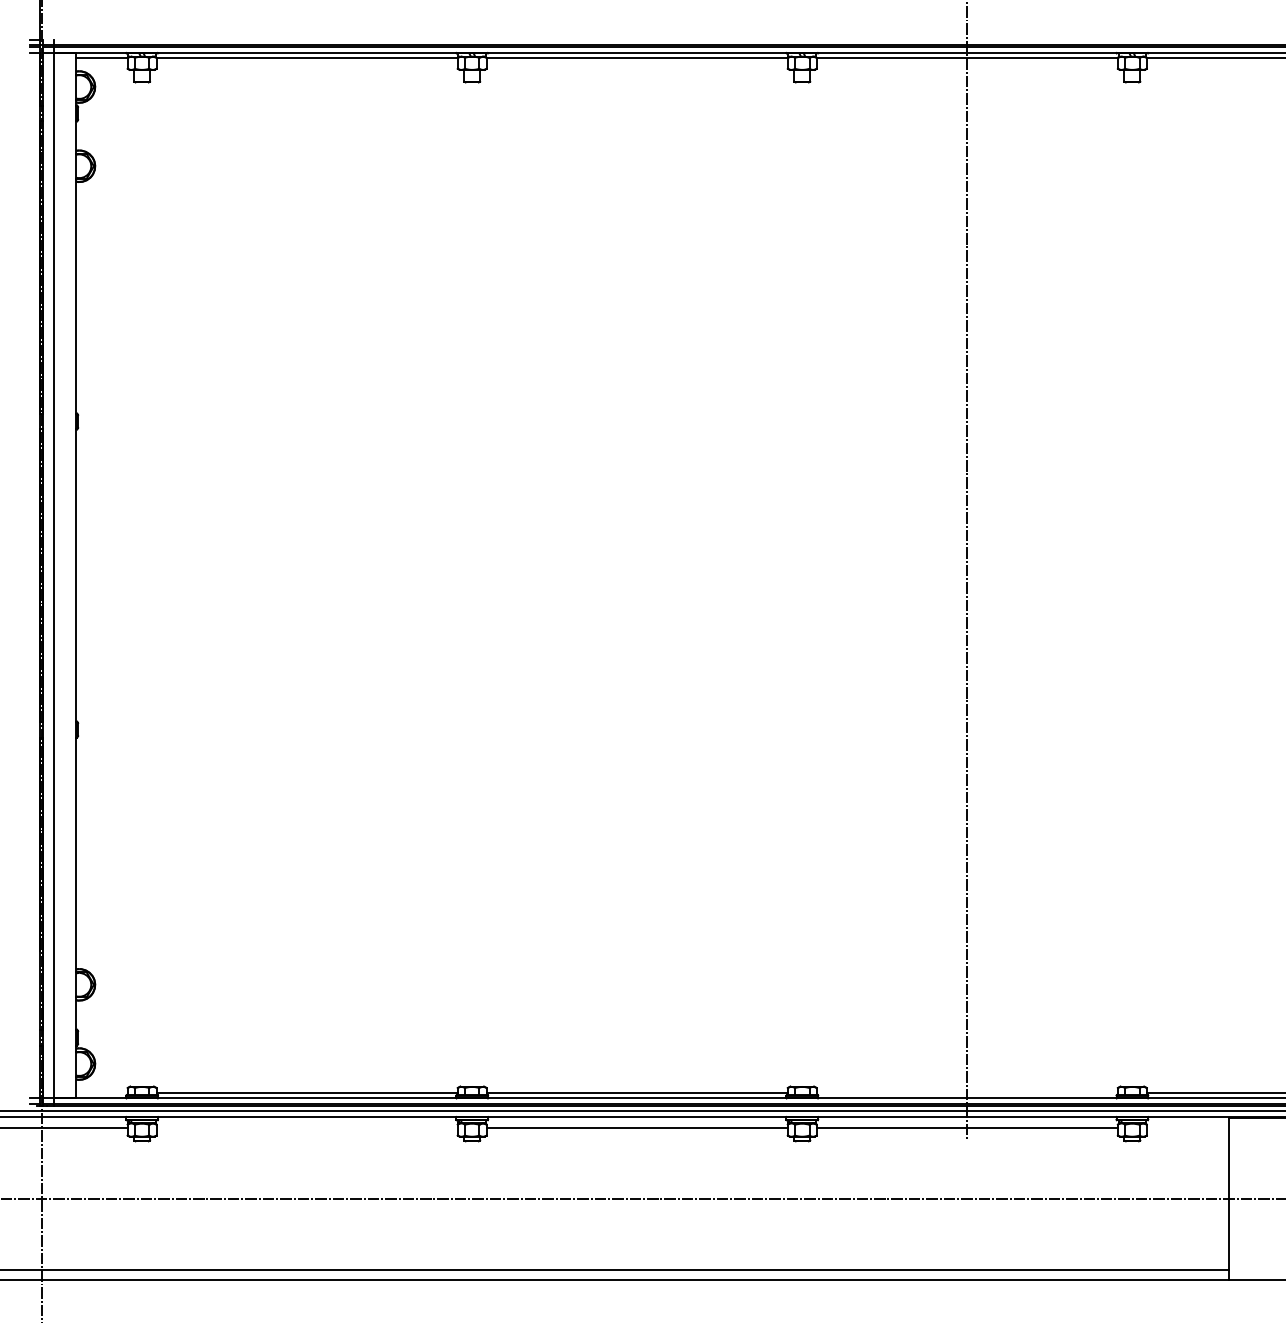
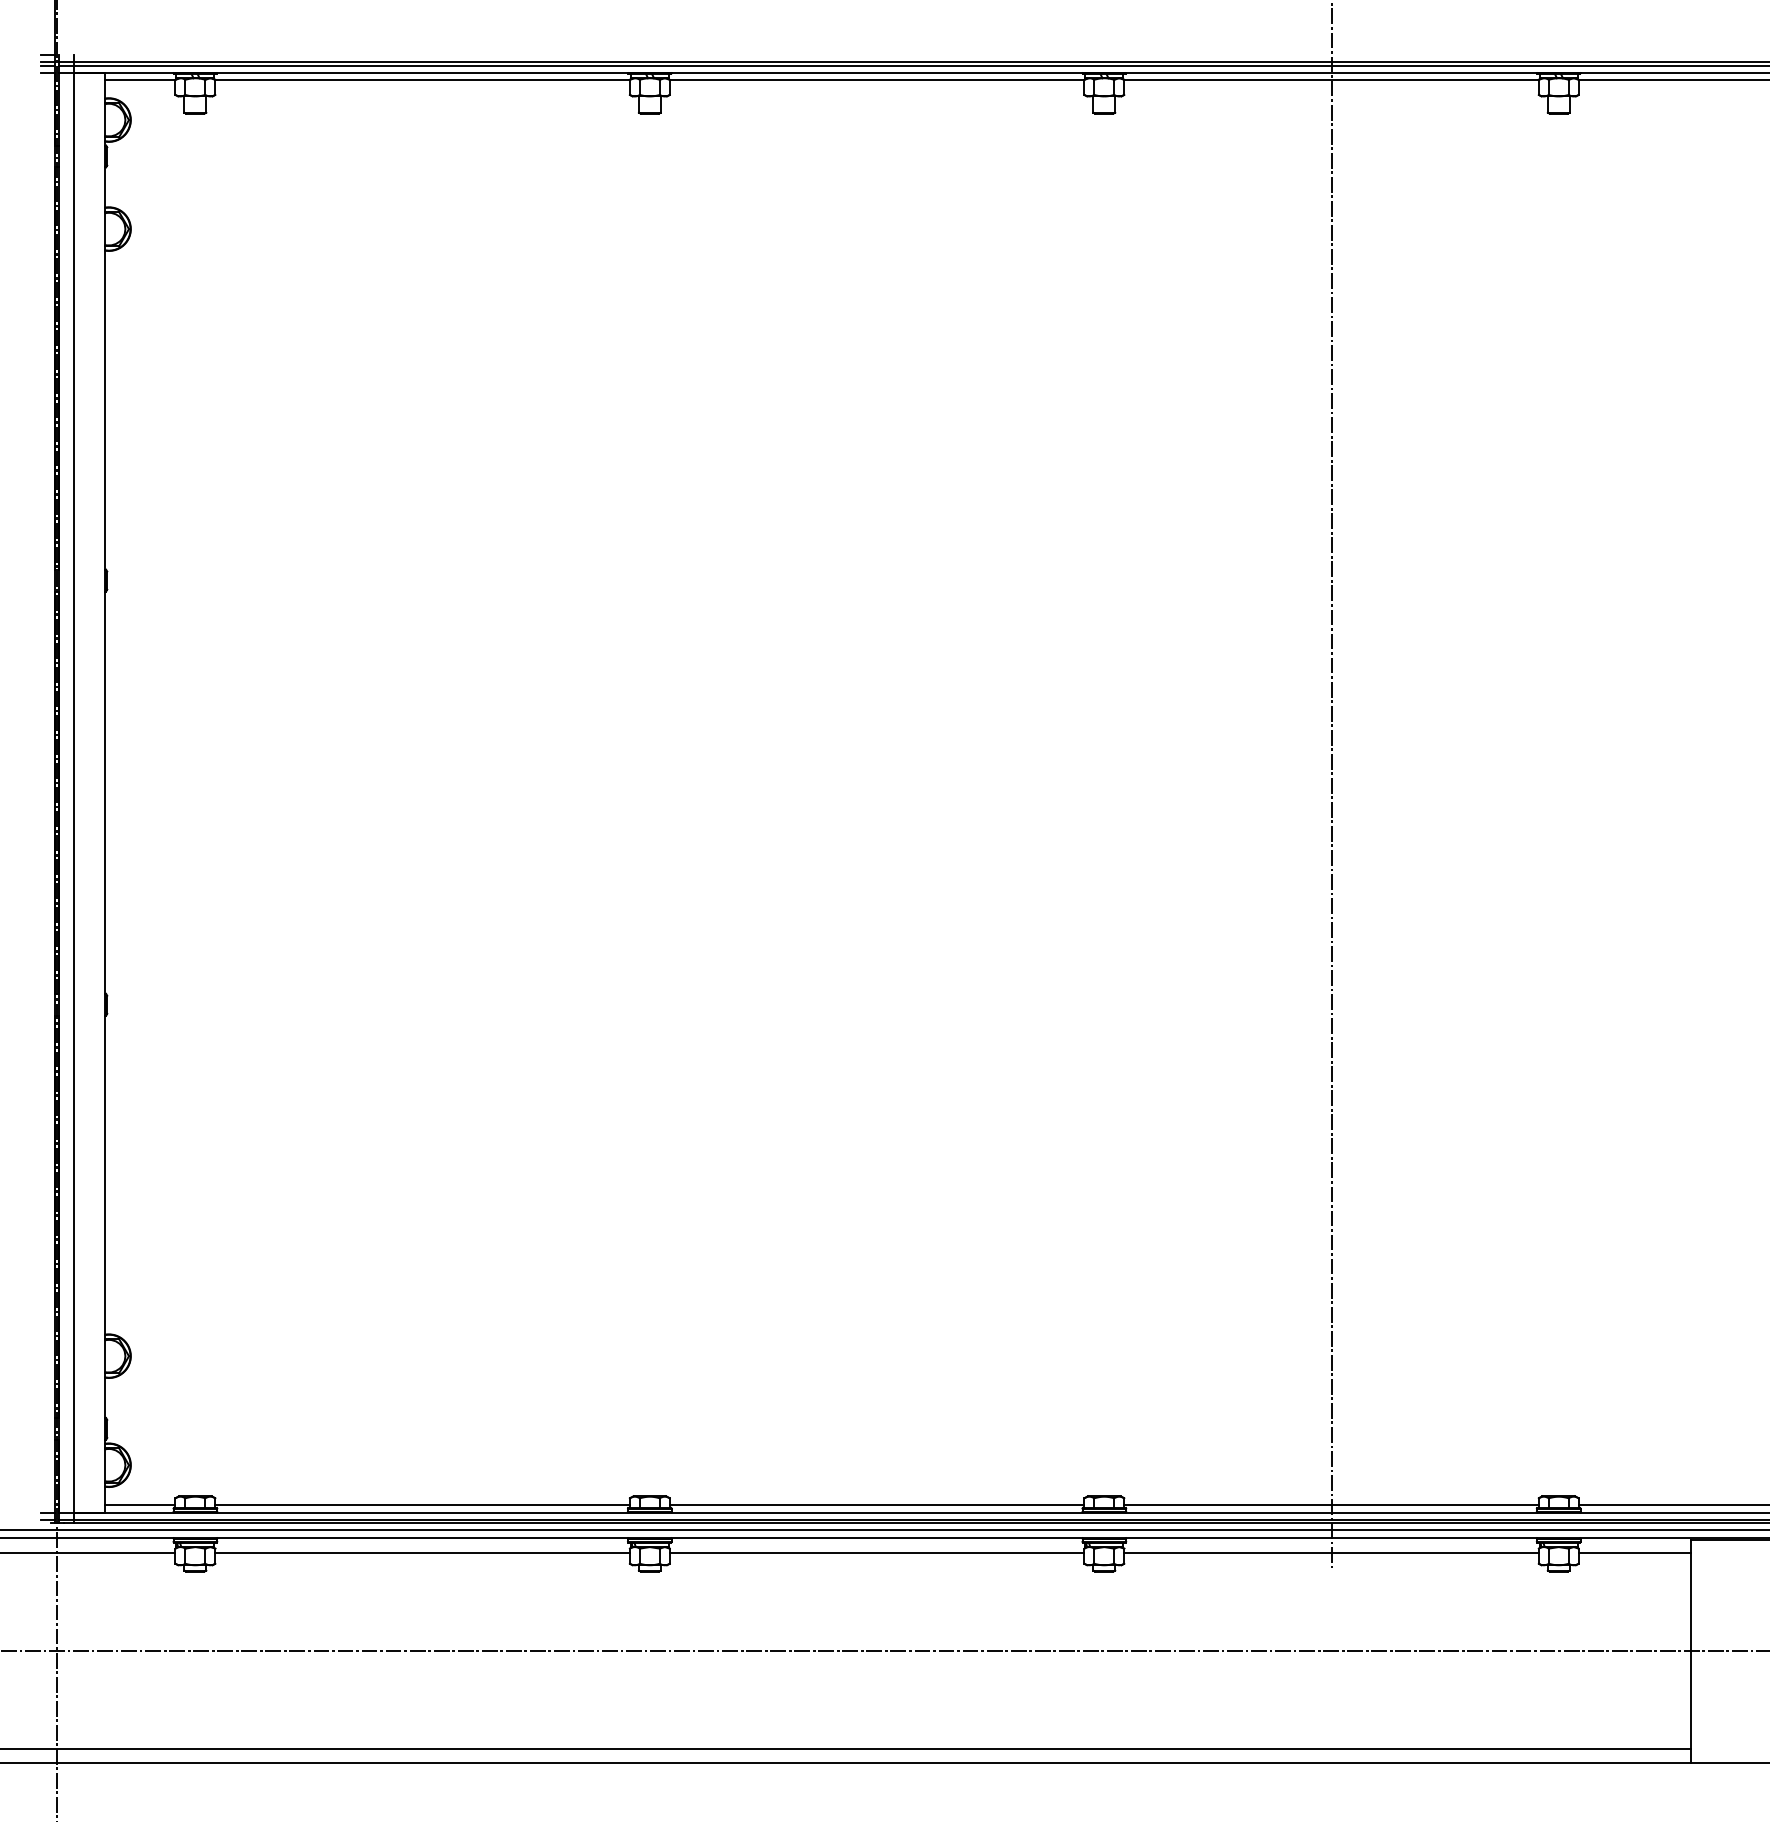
line: (101, 1093) -> (139, 1505), added
line: (967, 1093) -> (1331, 1505), added
line: (307, 1127) -> (422, 1552), added
line: (1187, 1127) -> (1634, 1552), added

